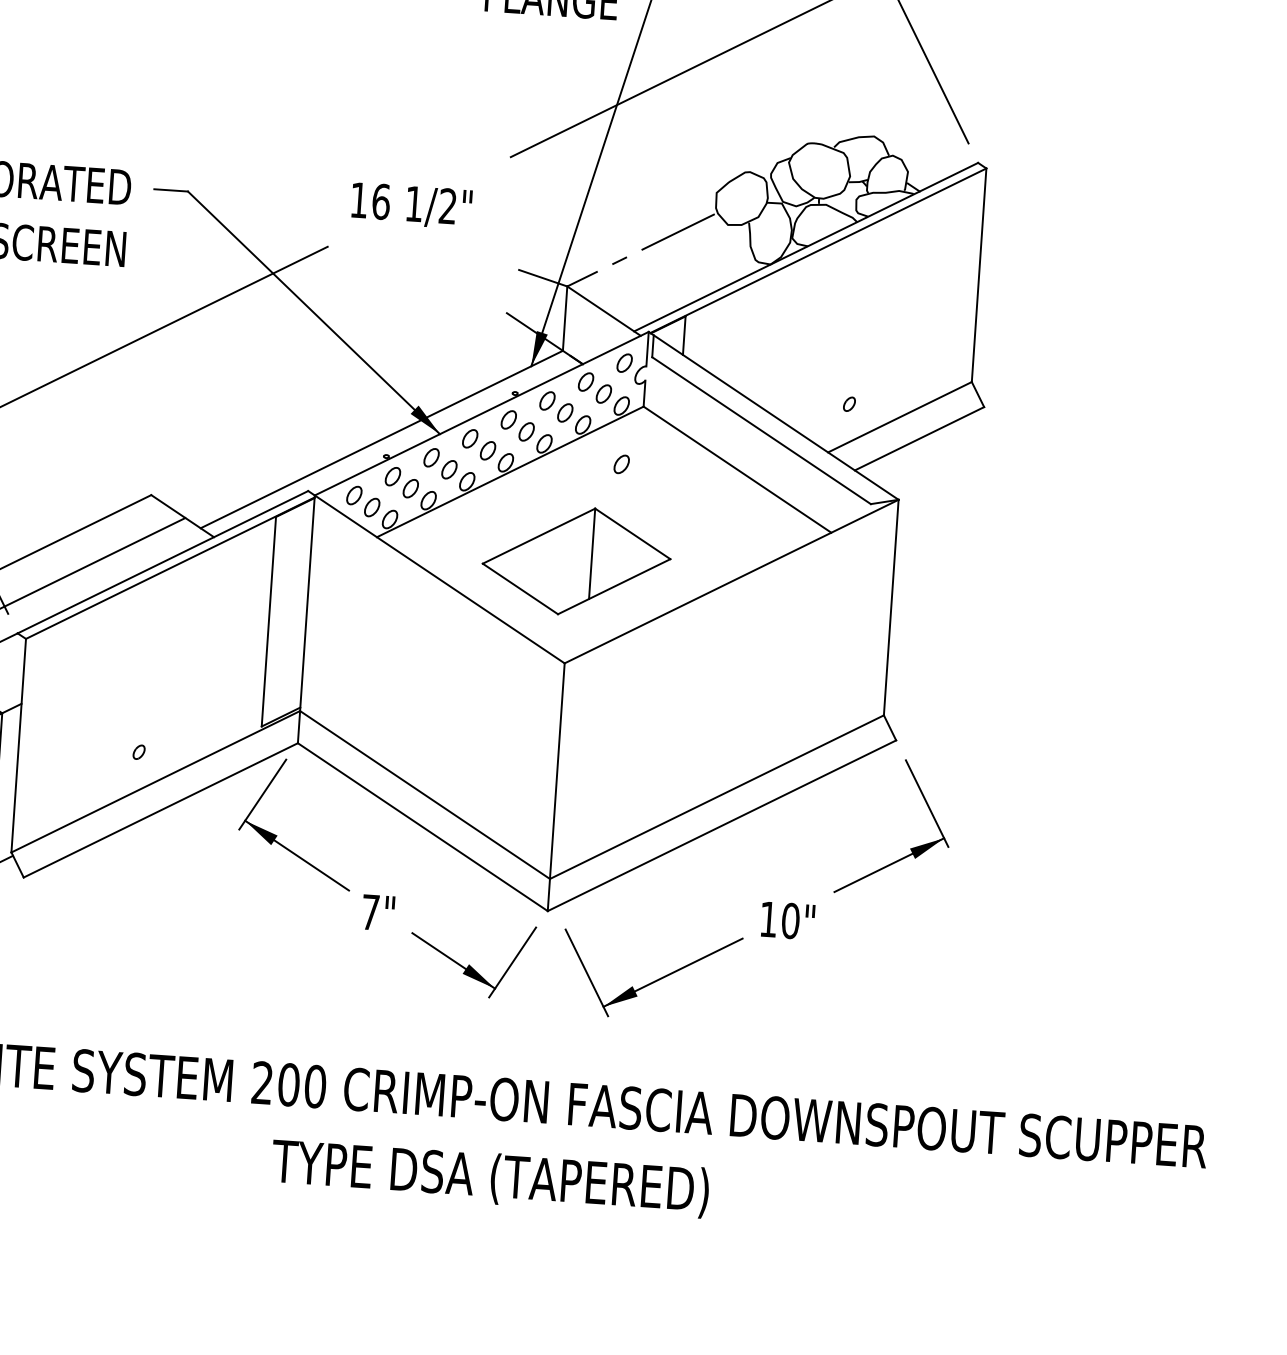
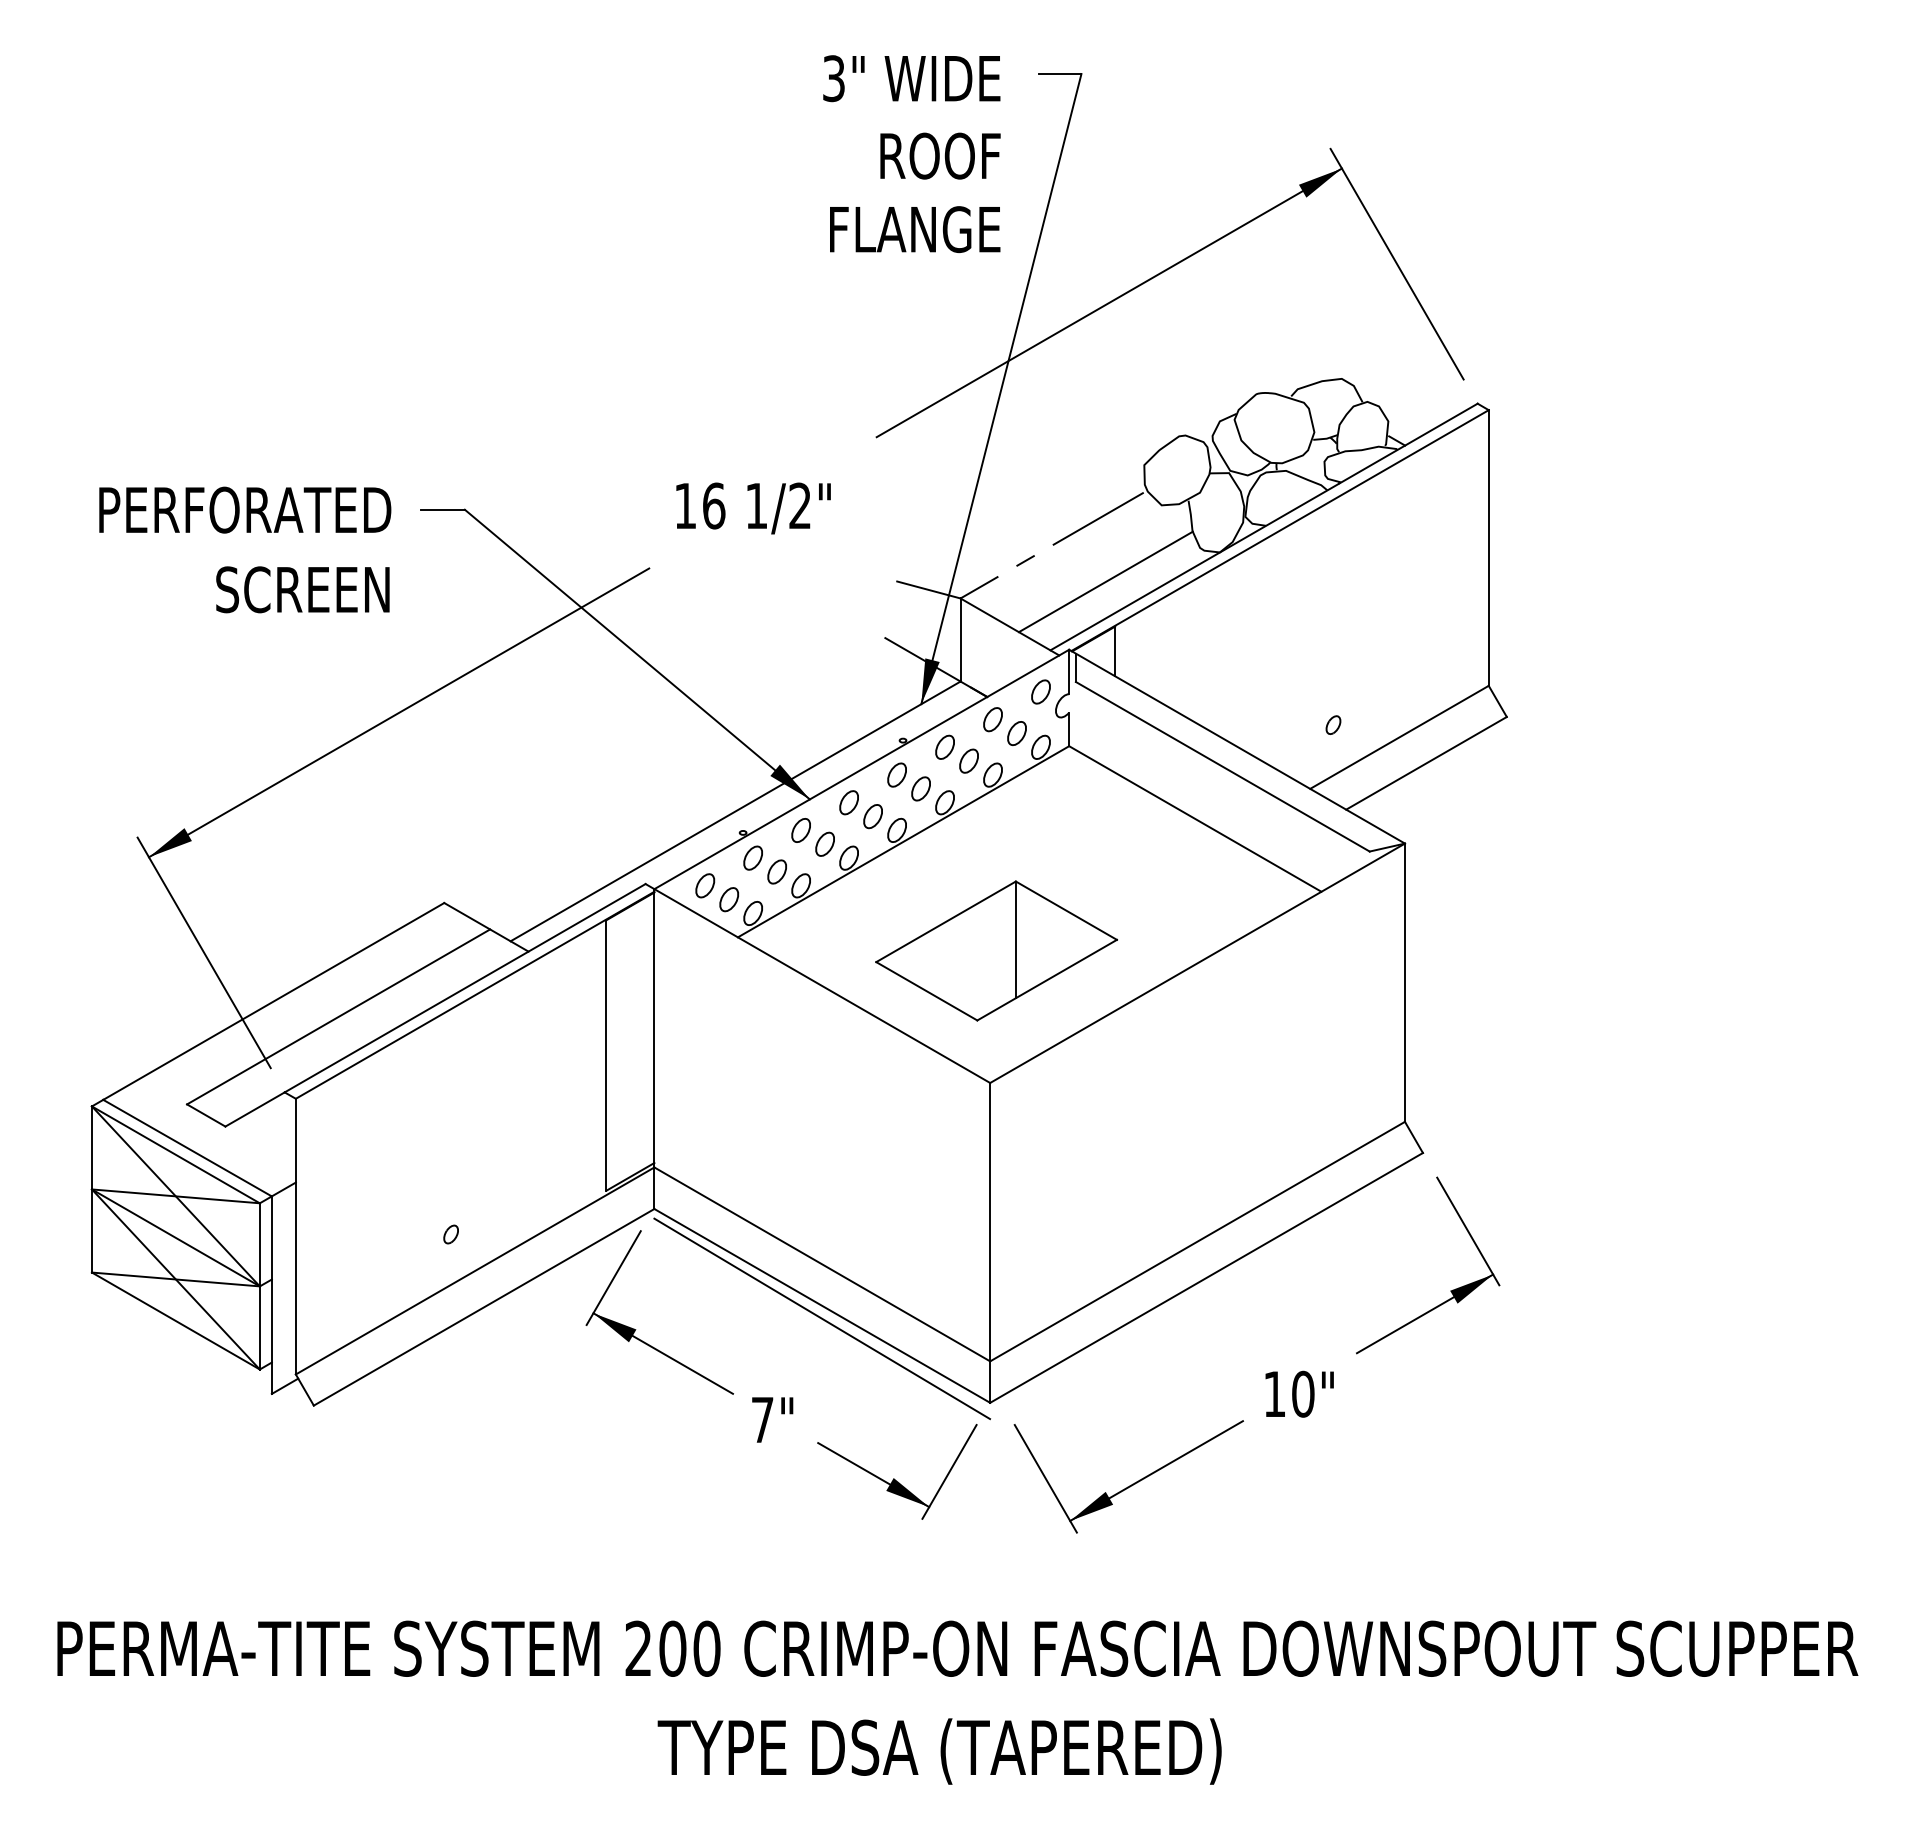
line: (680, 280) -> (1105, 581), added
circle: (621, 463) -> (1045, 821), removed
line: (422, 836) -> (822, 1318), added

